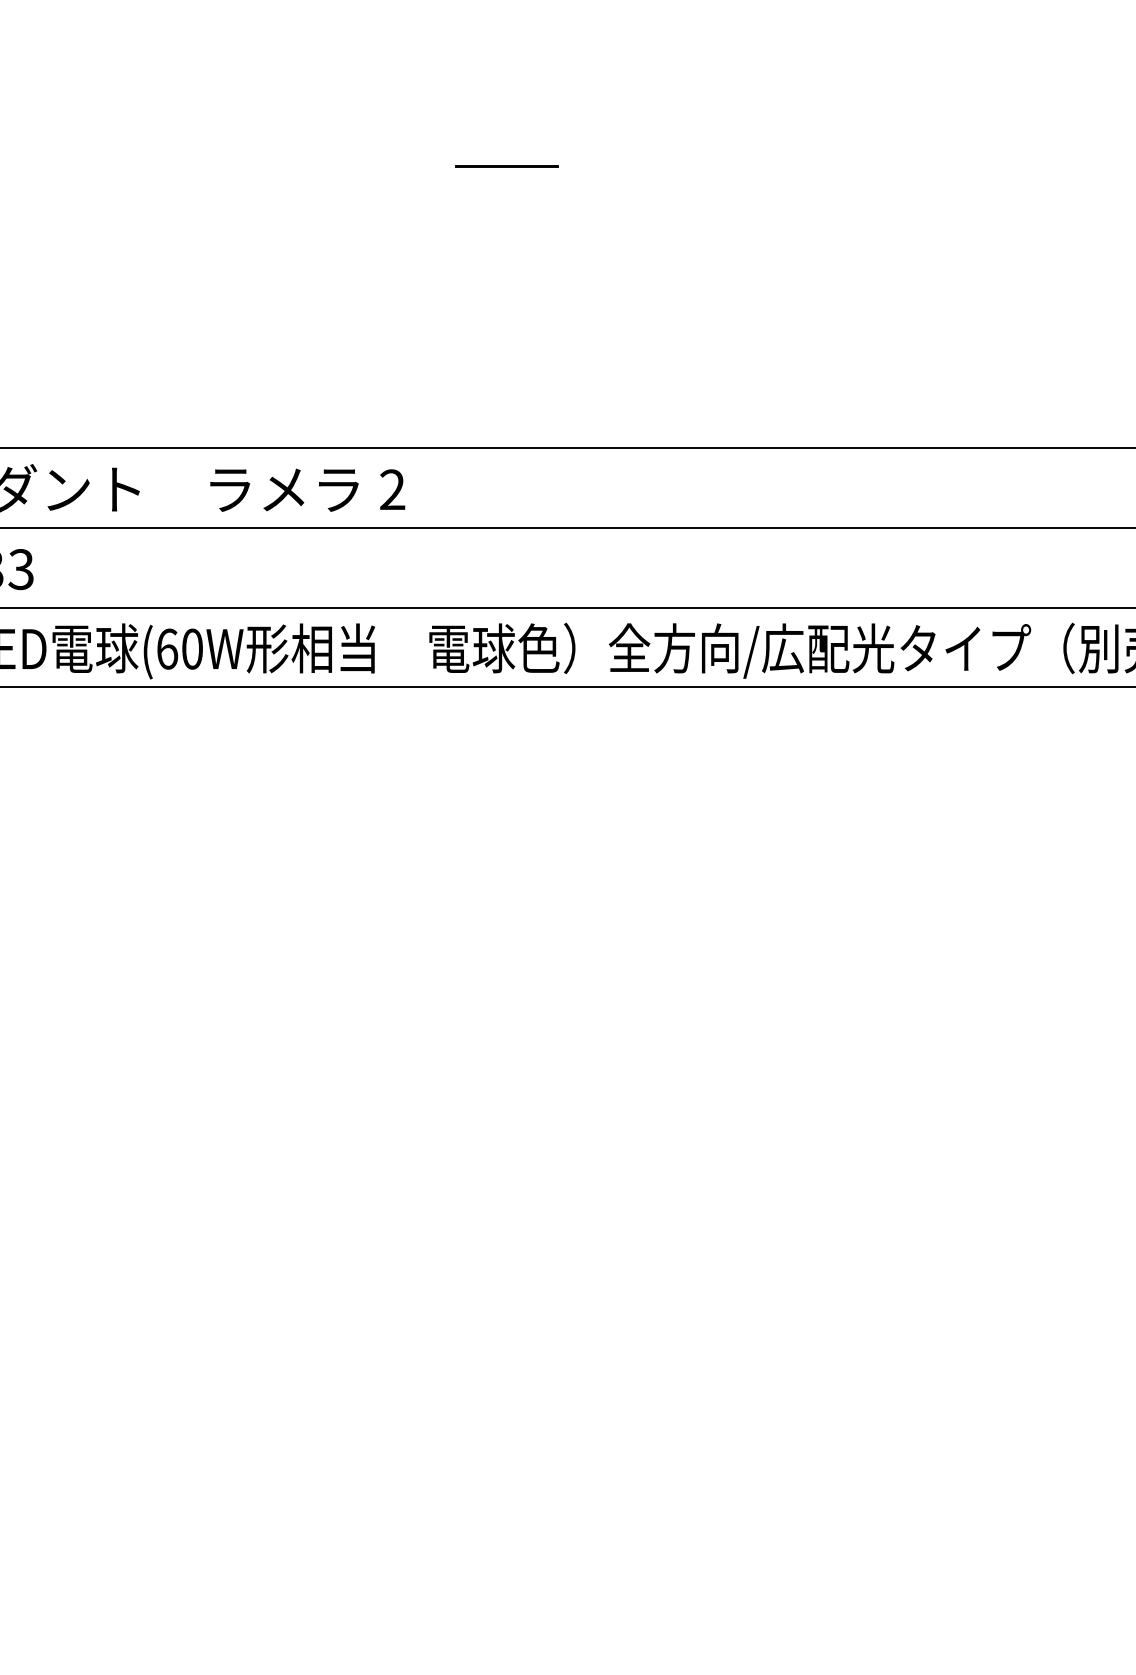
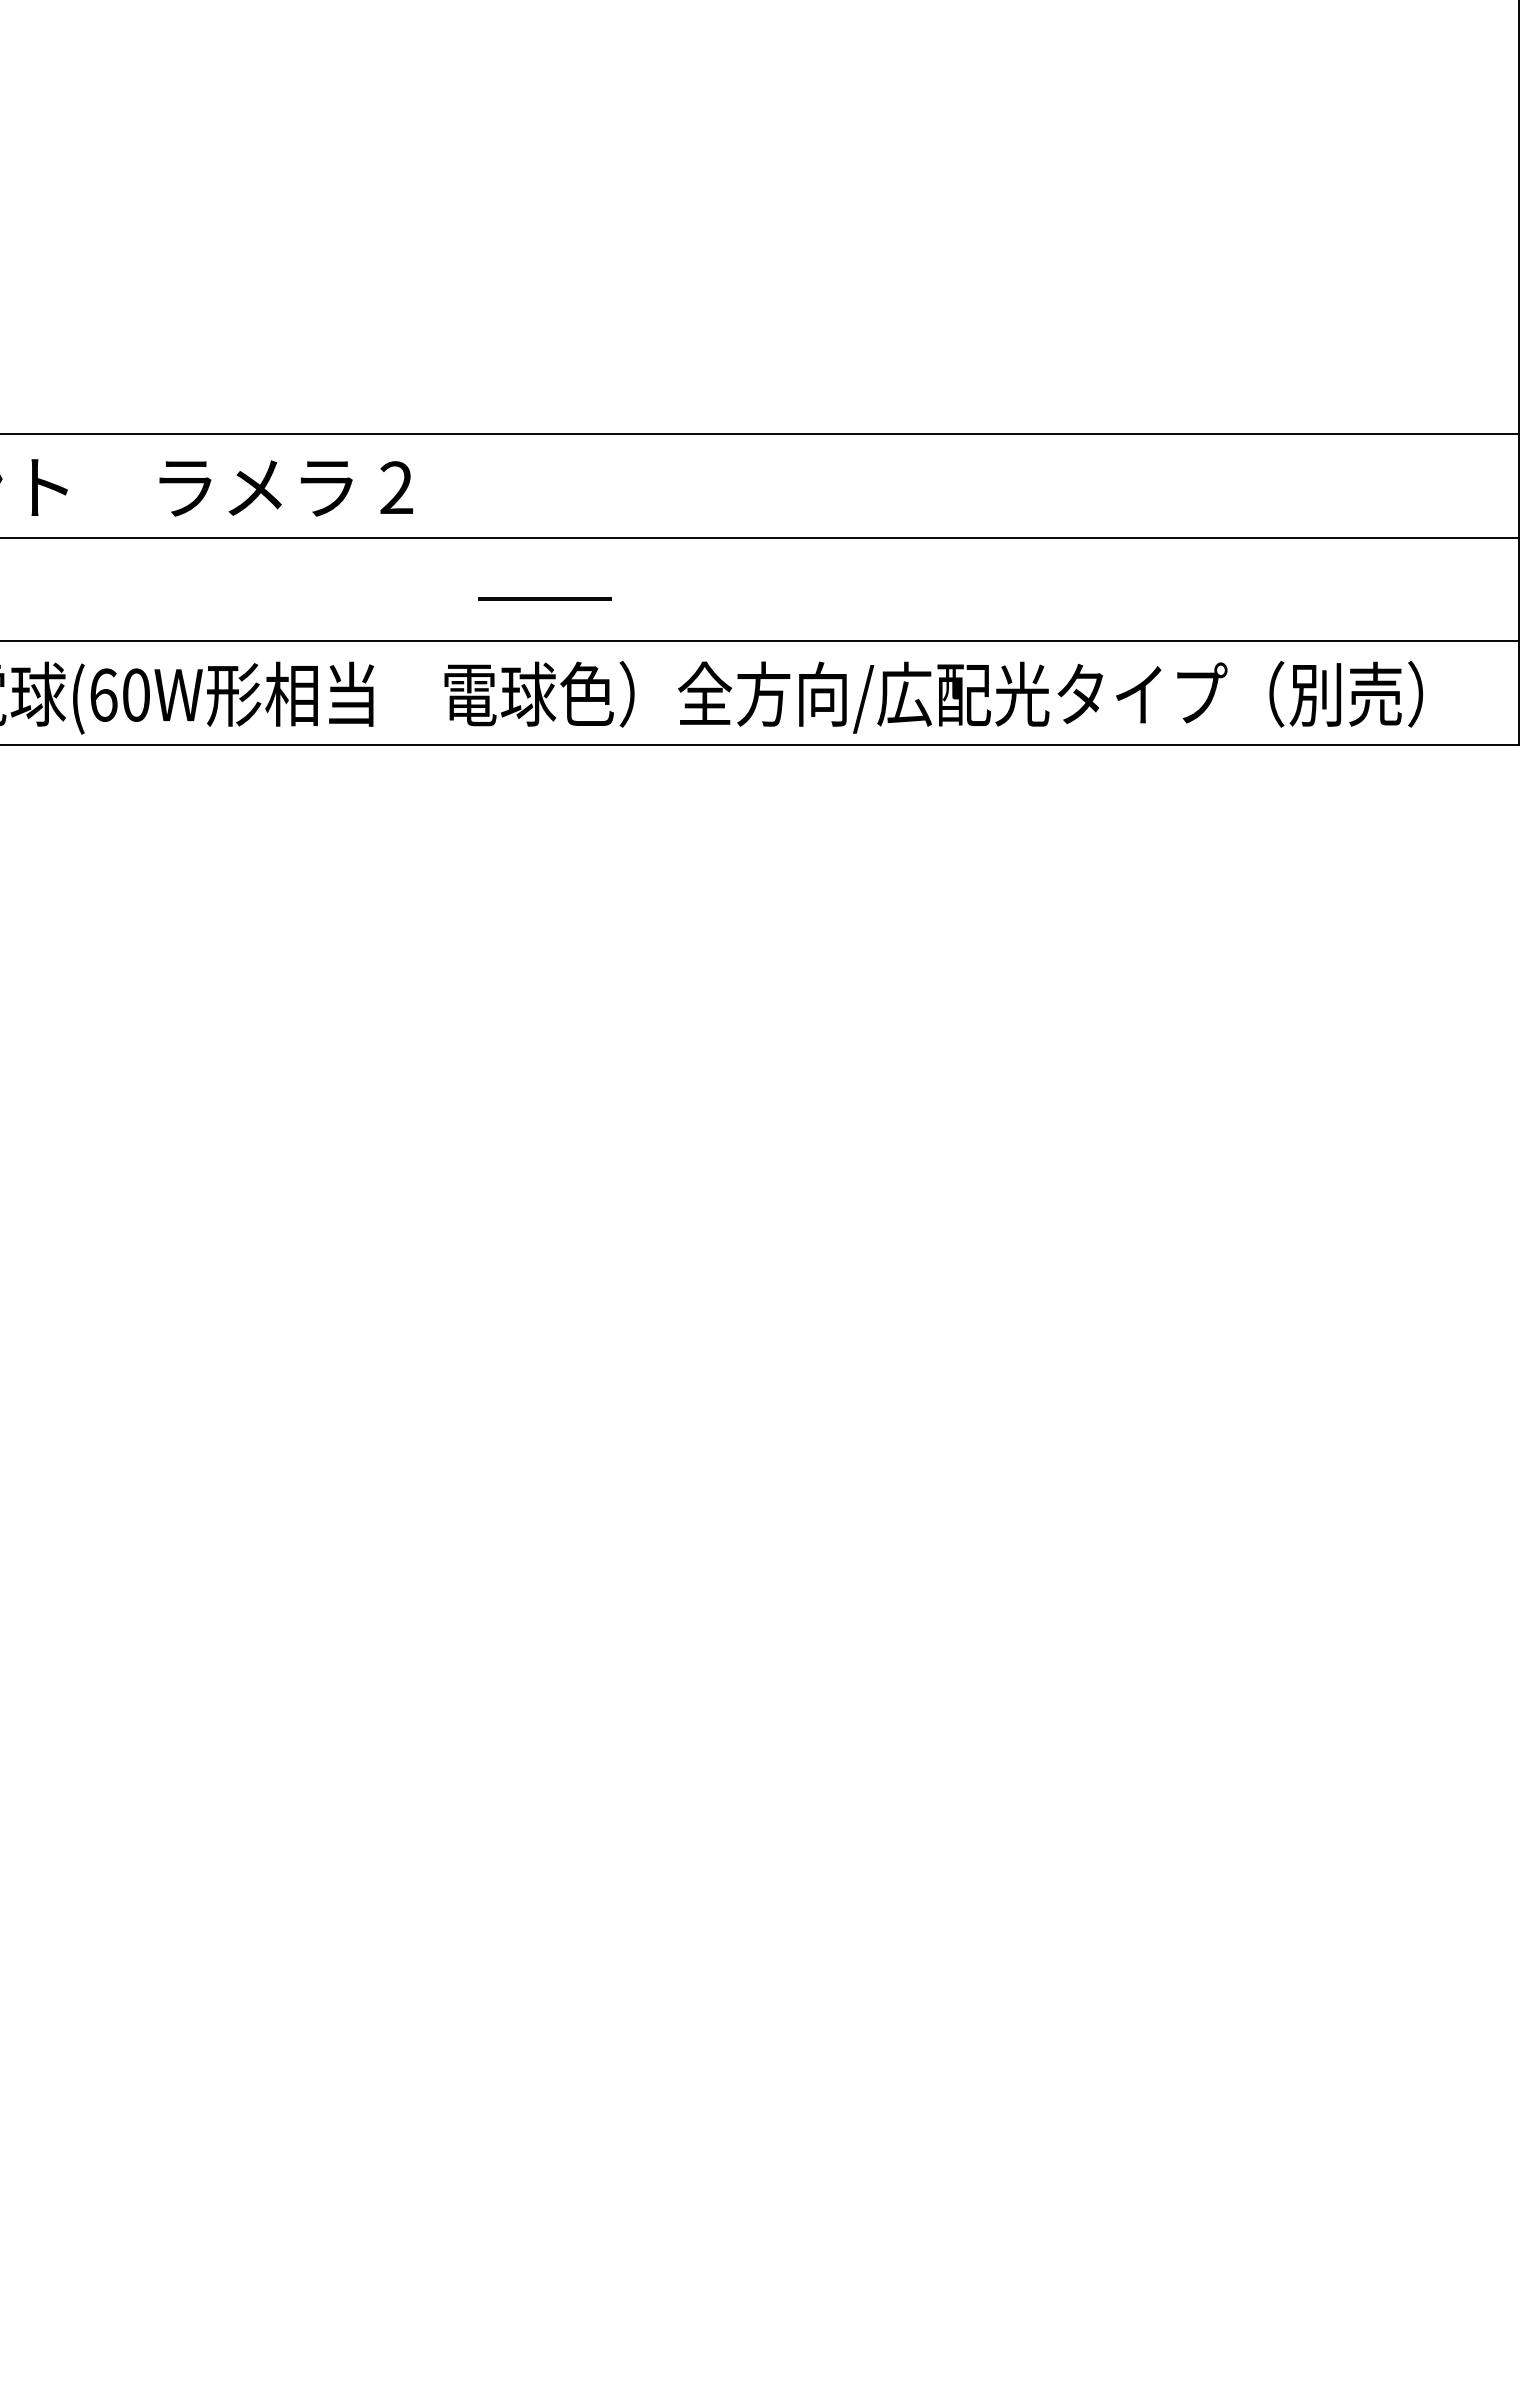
line: (506, 165) -> (544, 598), moved

